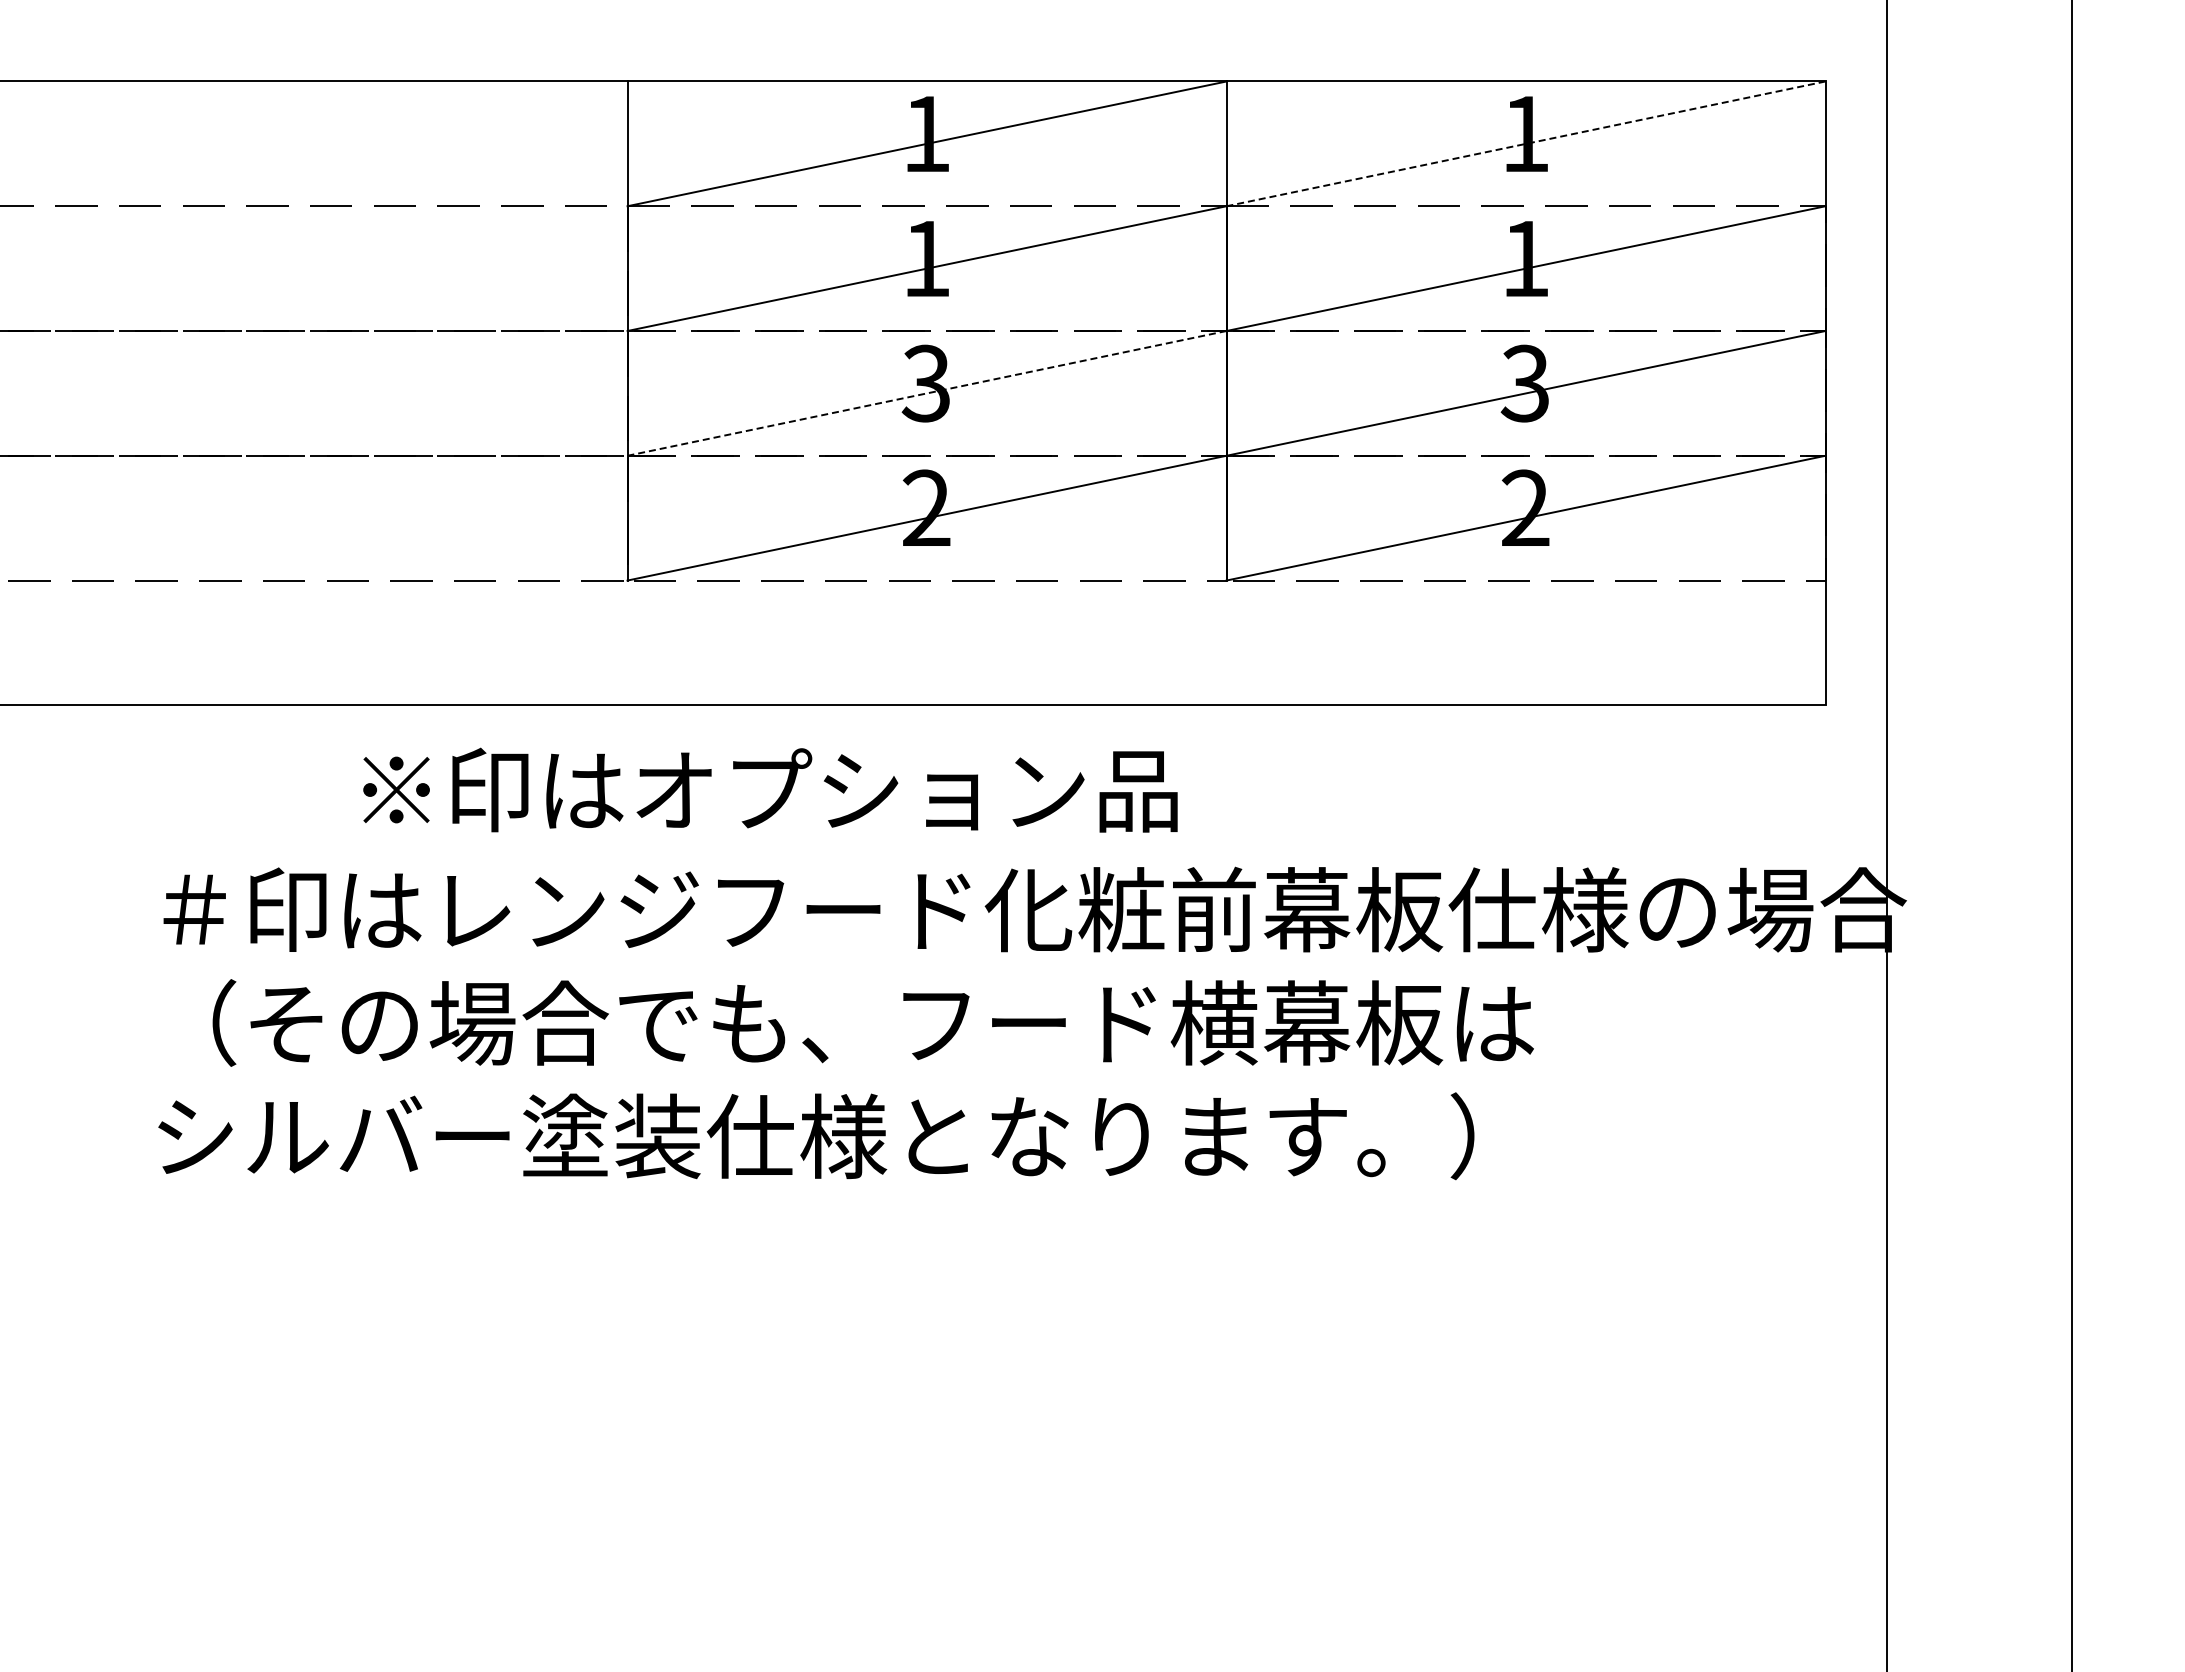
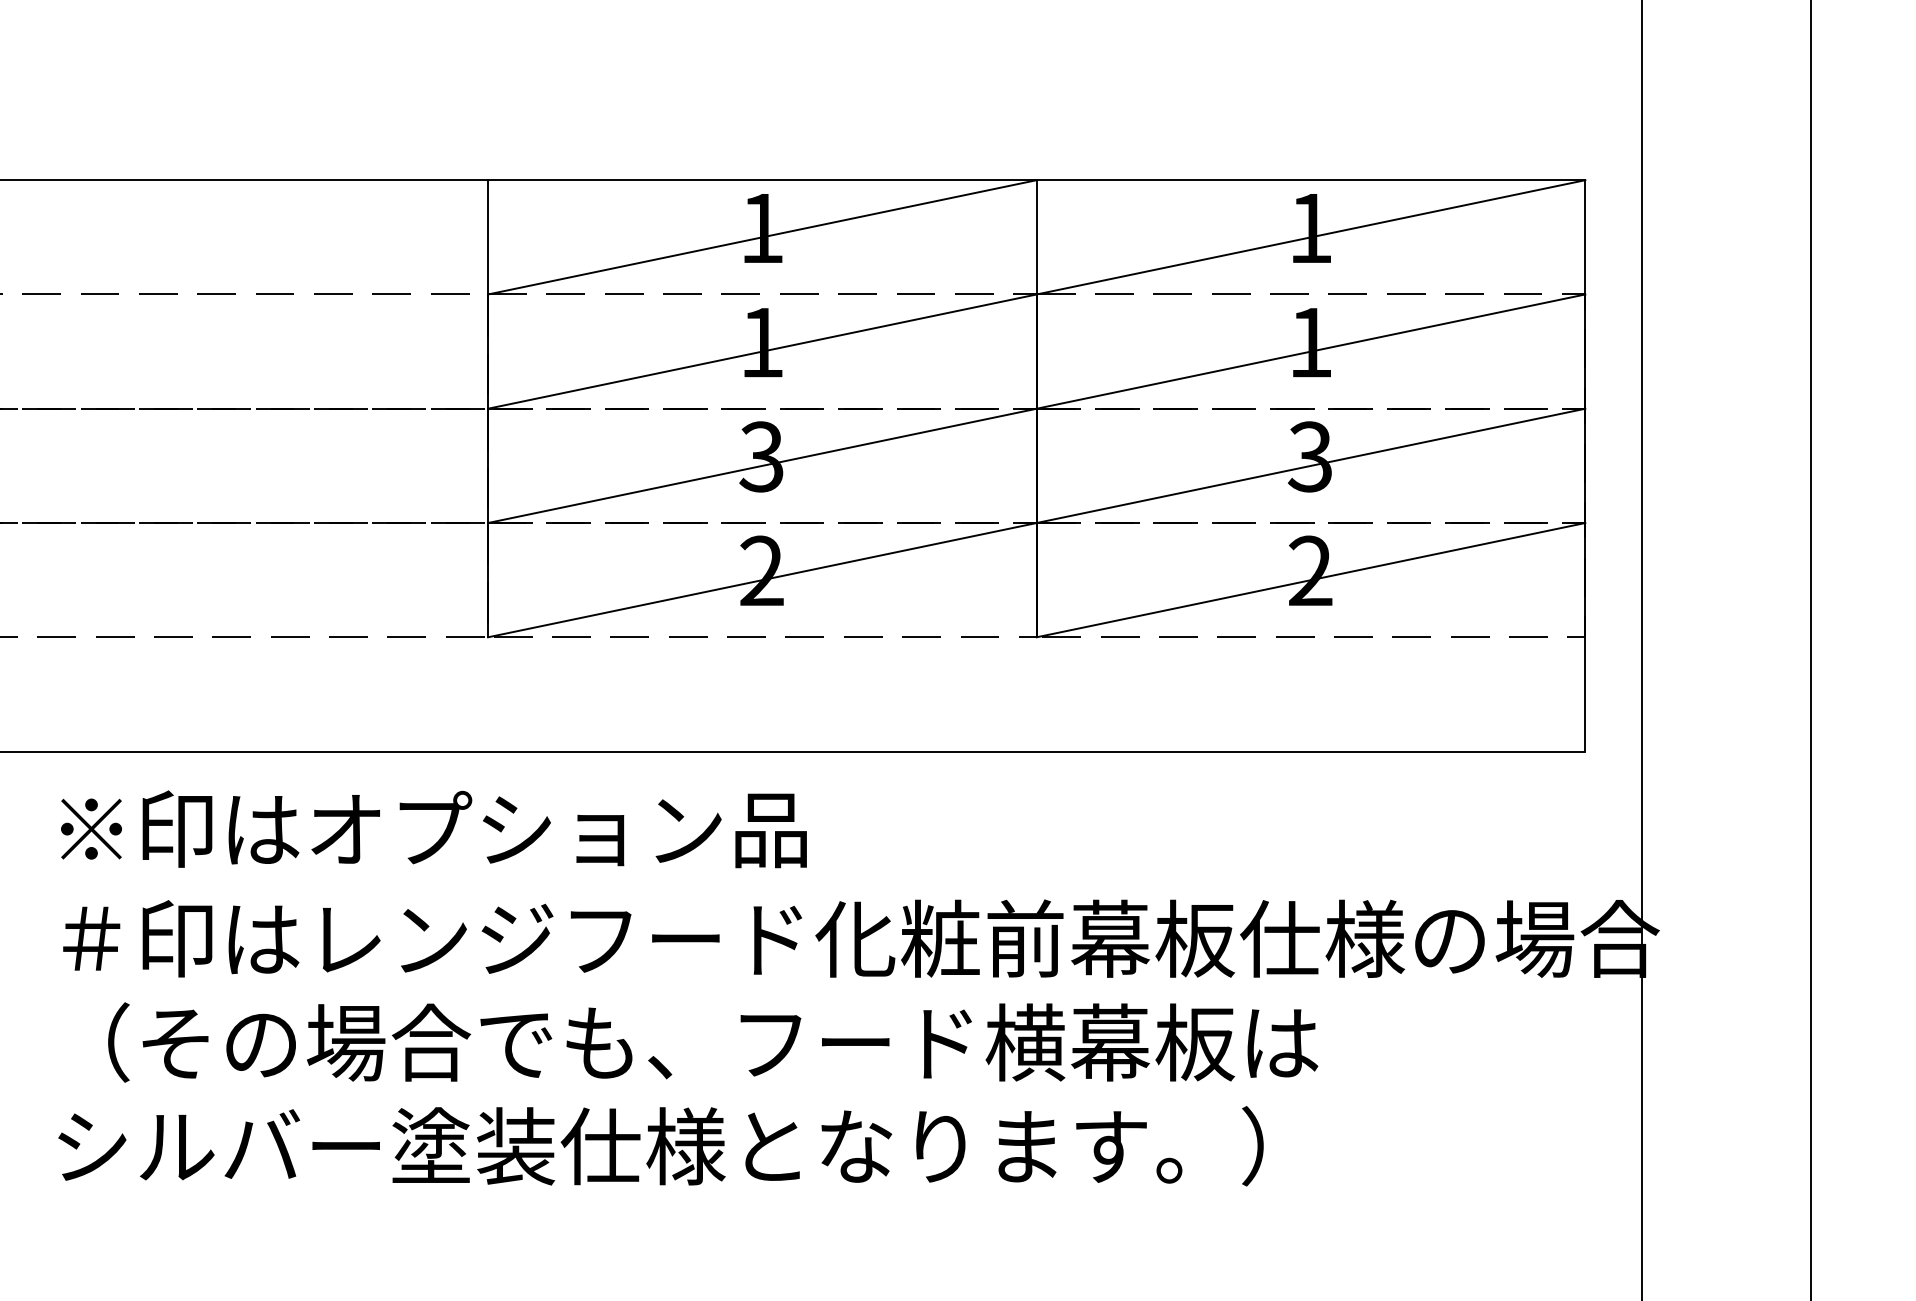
line: (1526, 143) -> (1311, 236), dashed -> solid
line: (927, 393) -> (762, 465), dashed -> solid
text: (770, 789) -> (433, 828), moved

